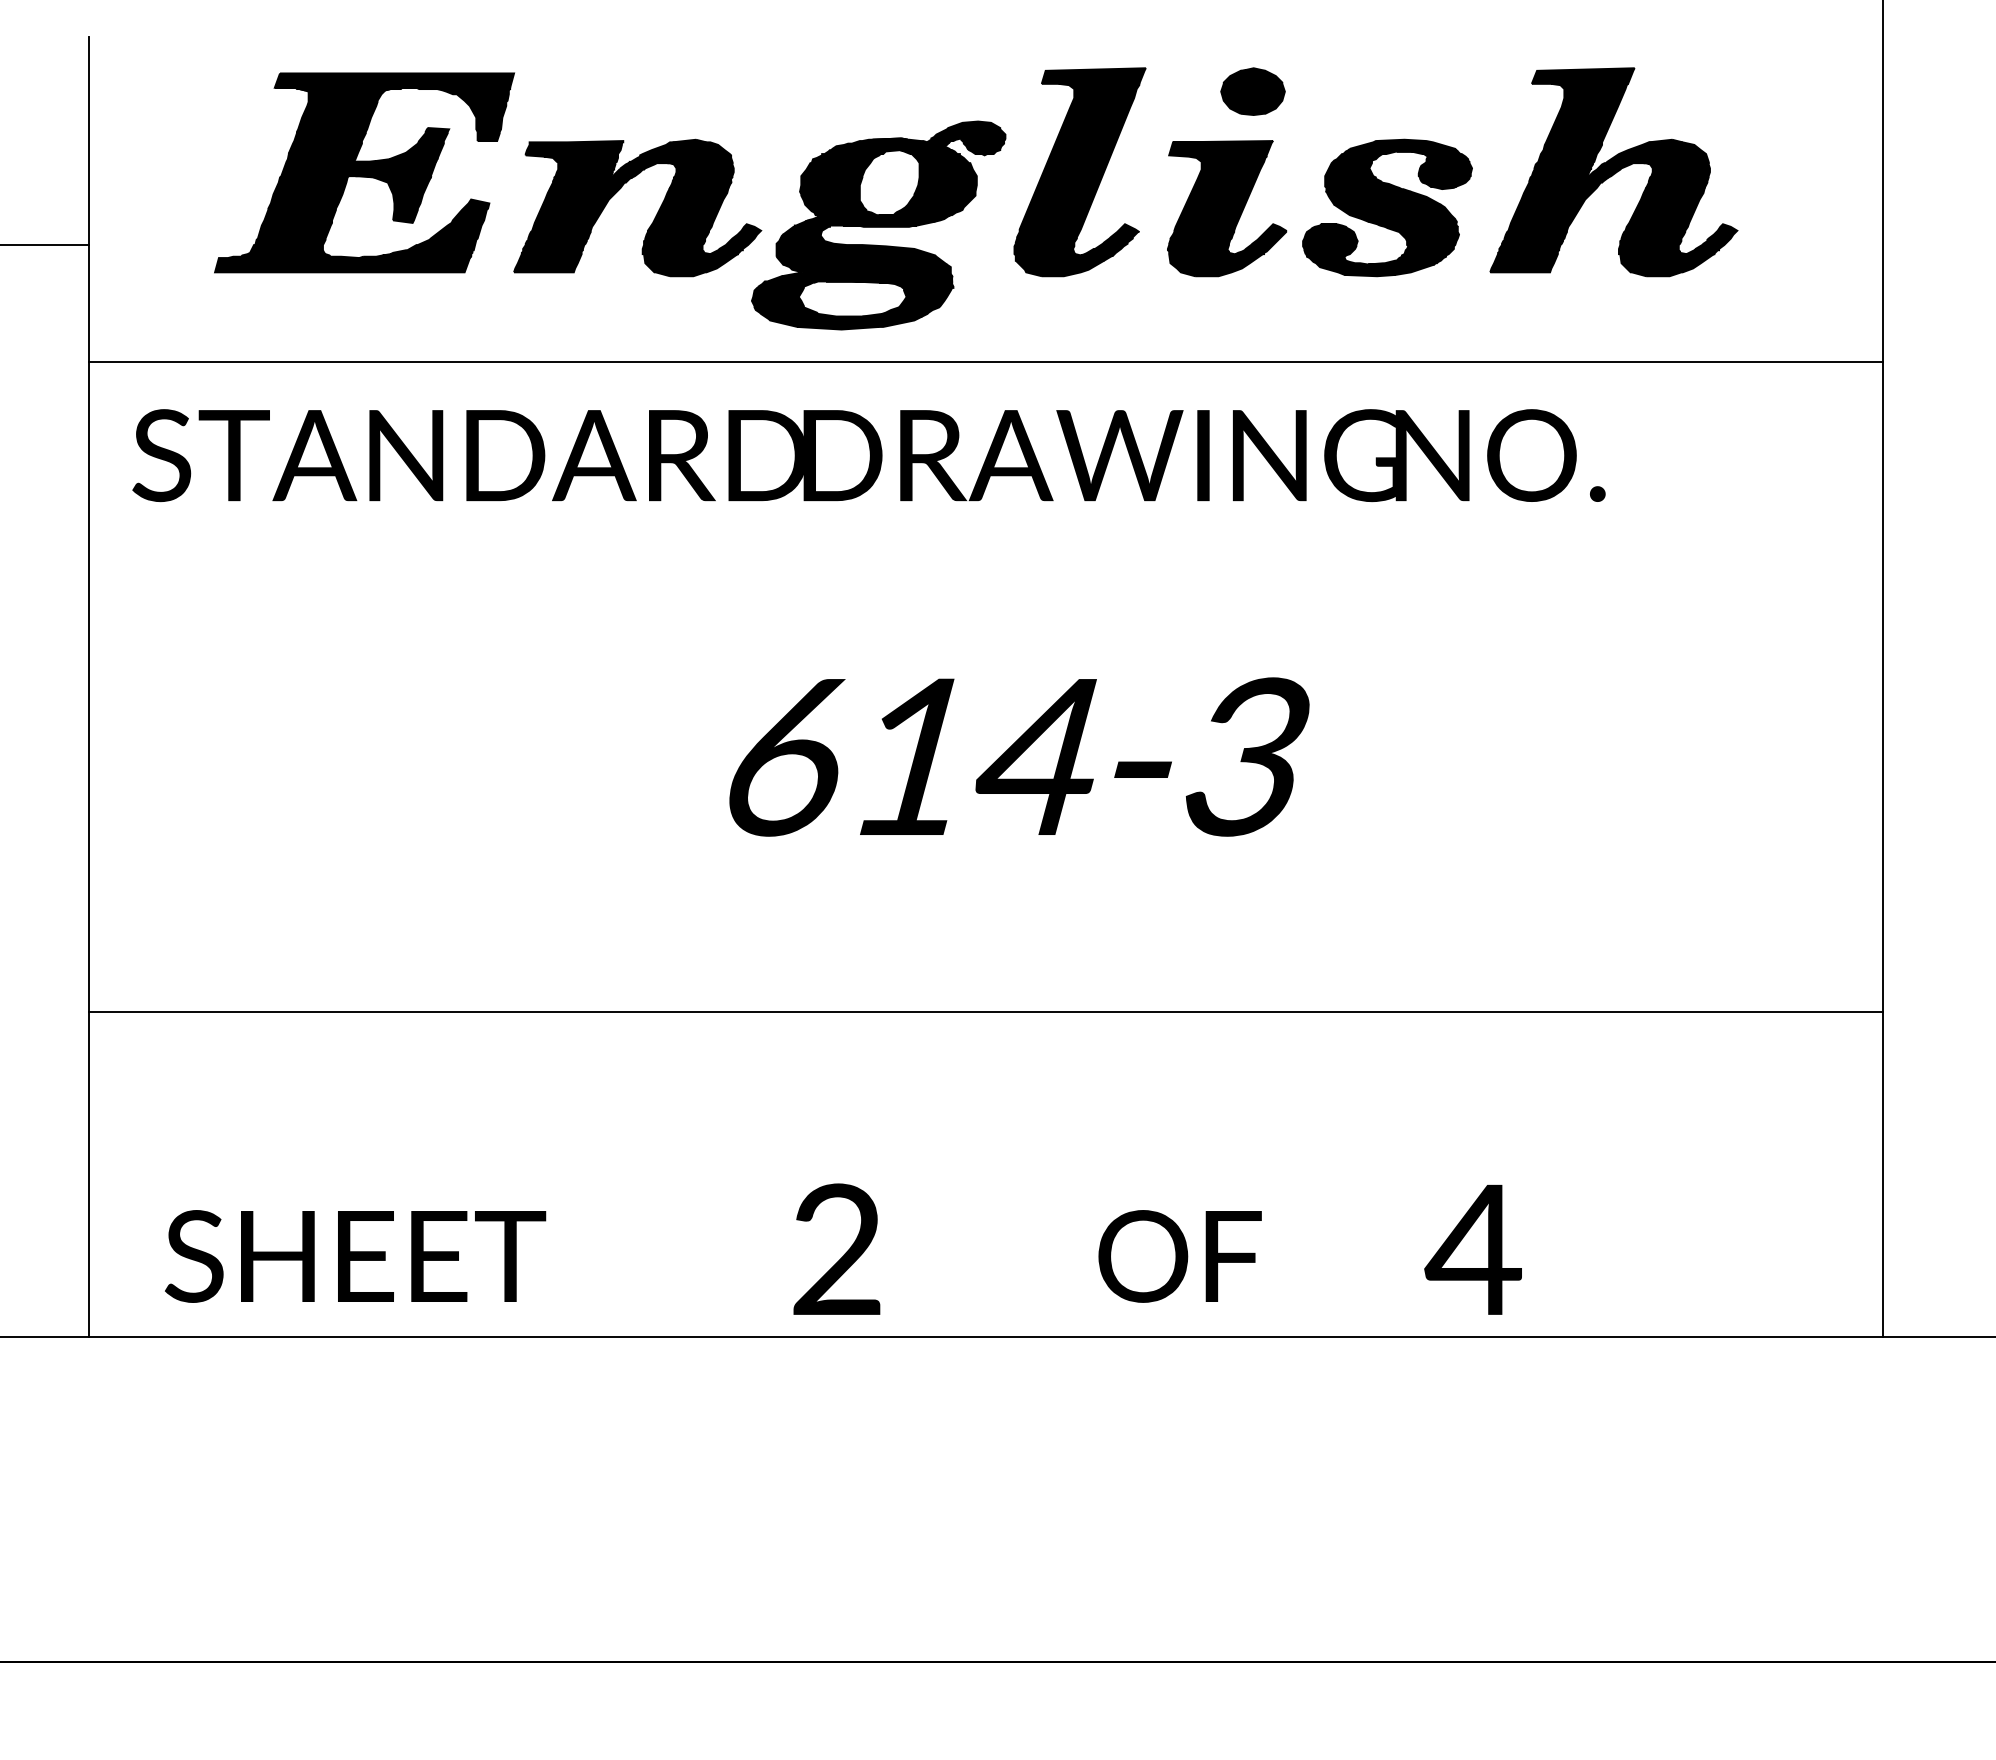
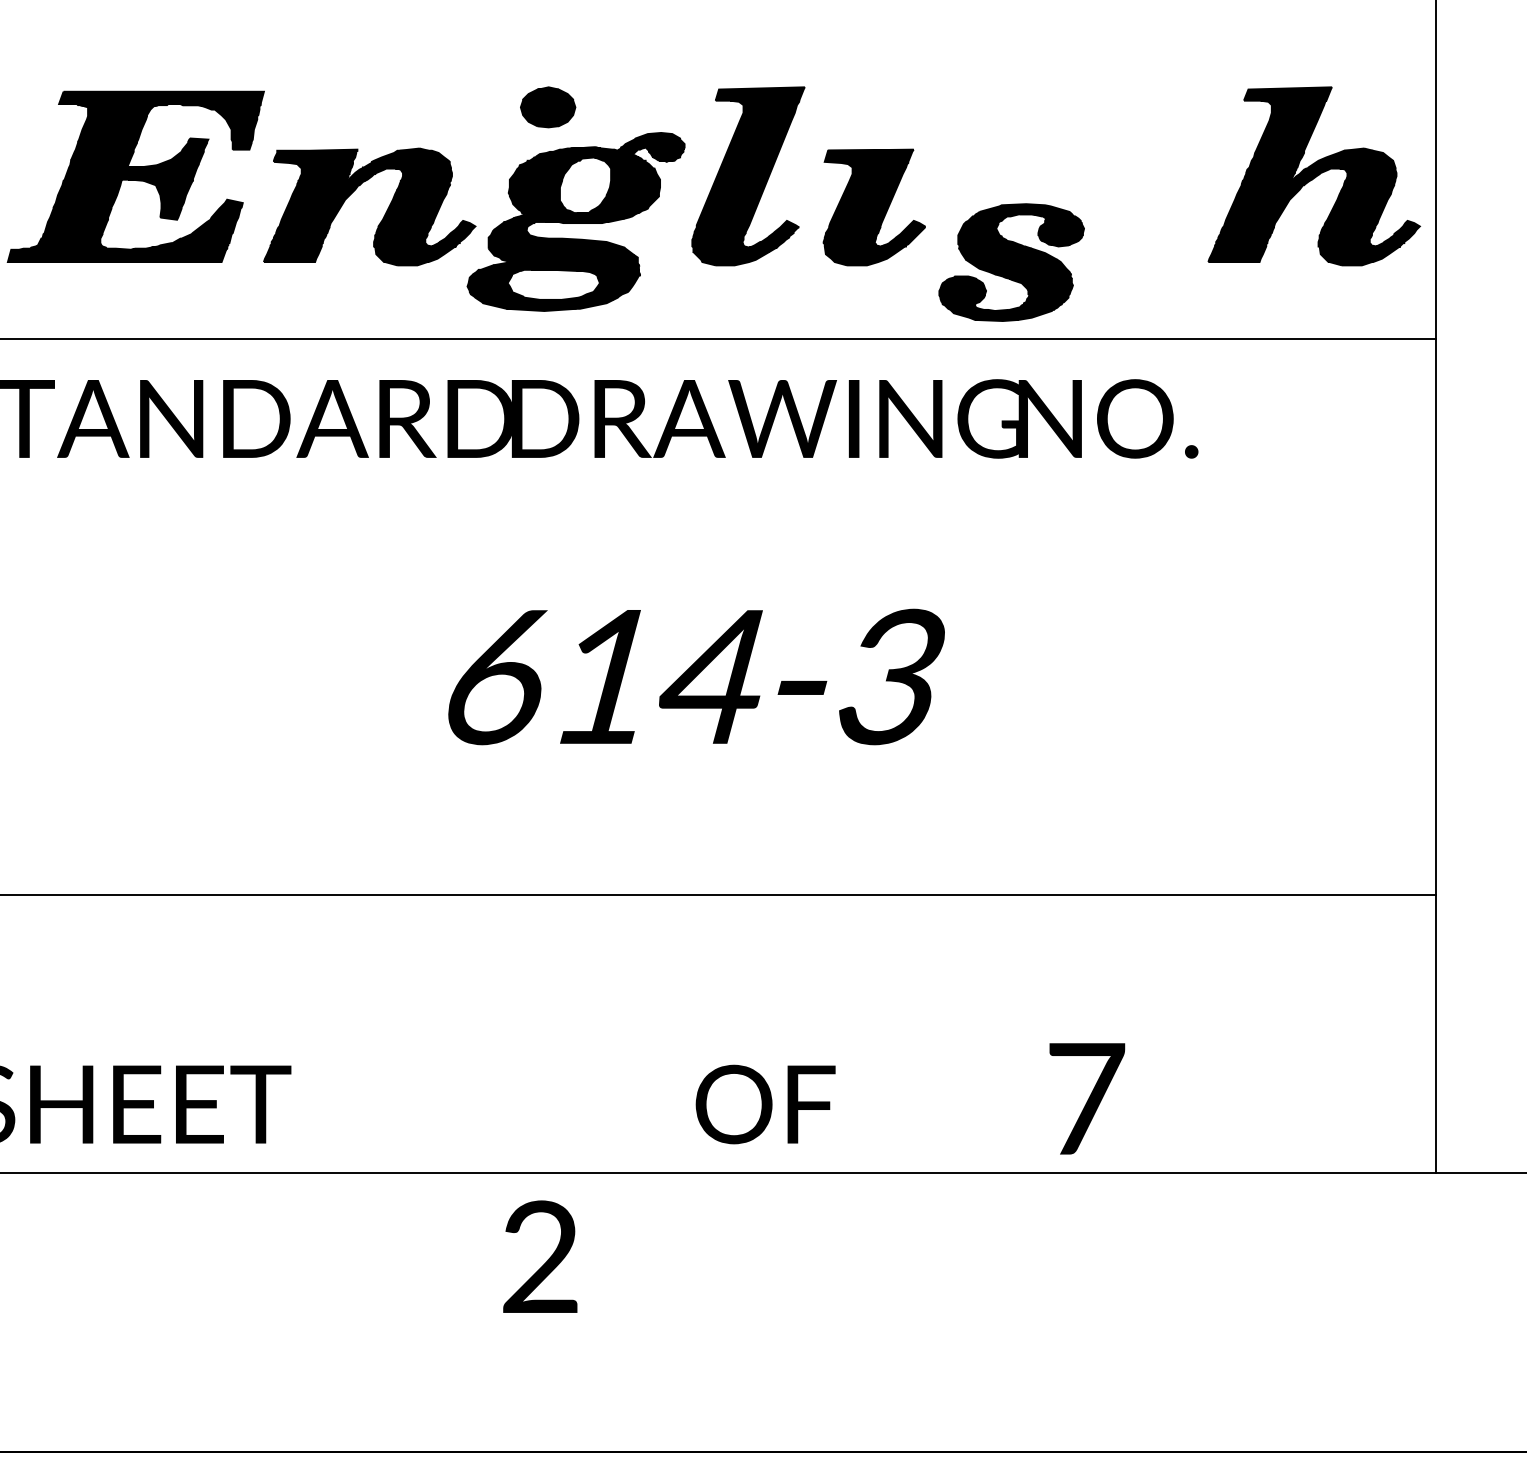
part: (1252, 91) -> (547, 107), moved
part: (1613, 172) -> (1313, 176), moved
part: (1387, 207) -> (1011, 262), moved
text: (836, 1248) -> (539, 1256), moved
text: (1472, 1249) -> (1084, 1098), 4 -> 7
text: (1179, 1256) -> (765, 1104), moved

